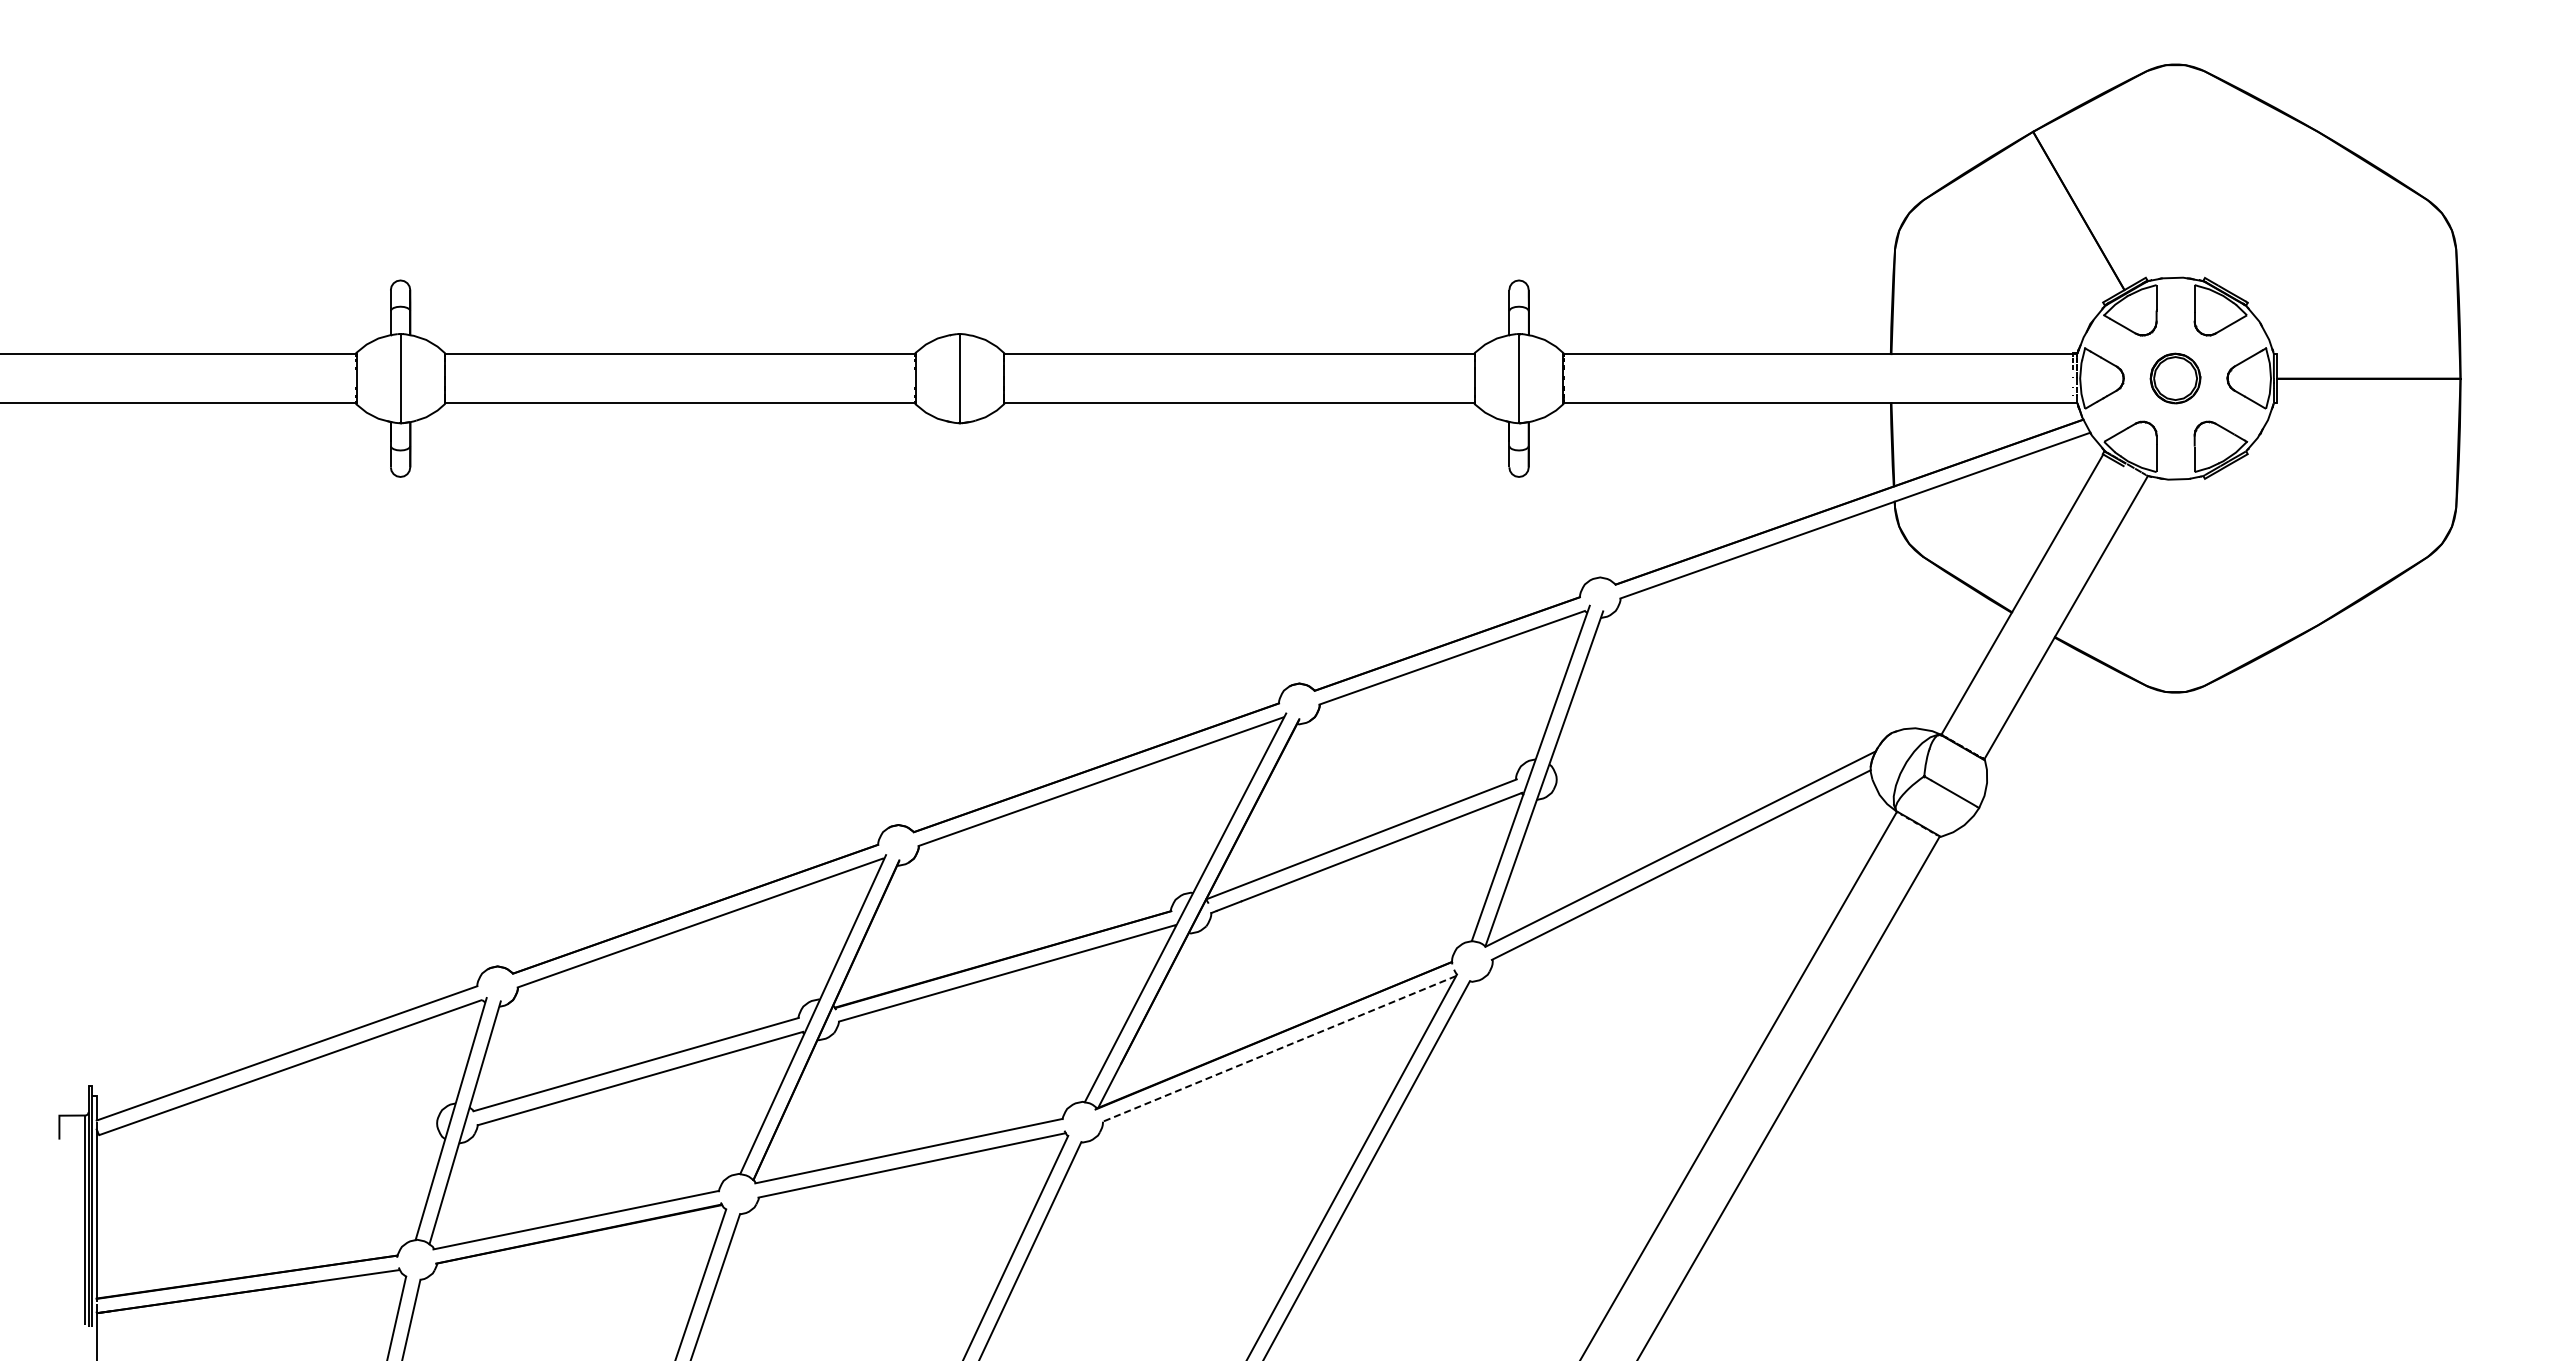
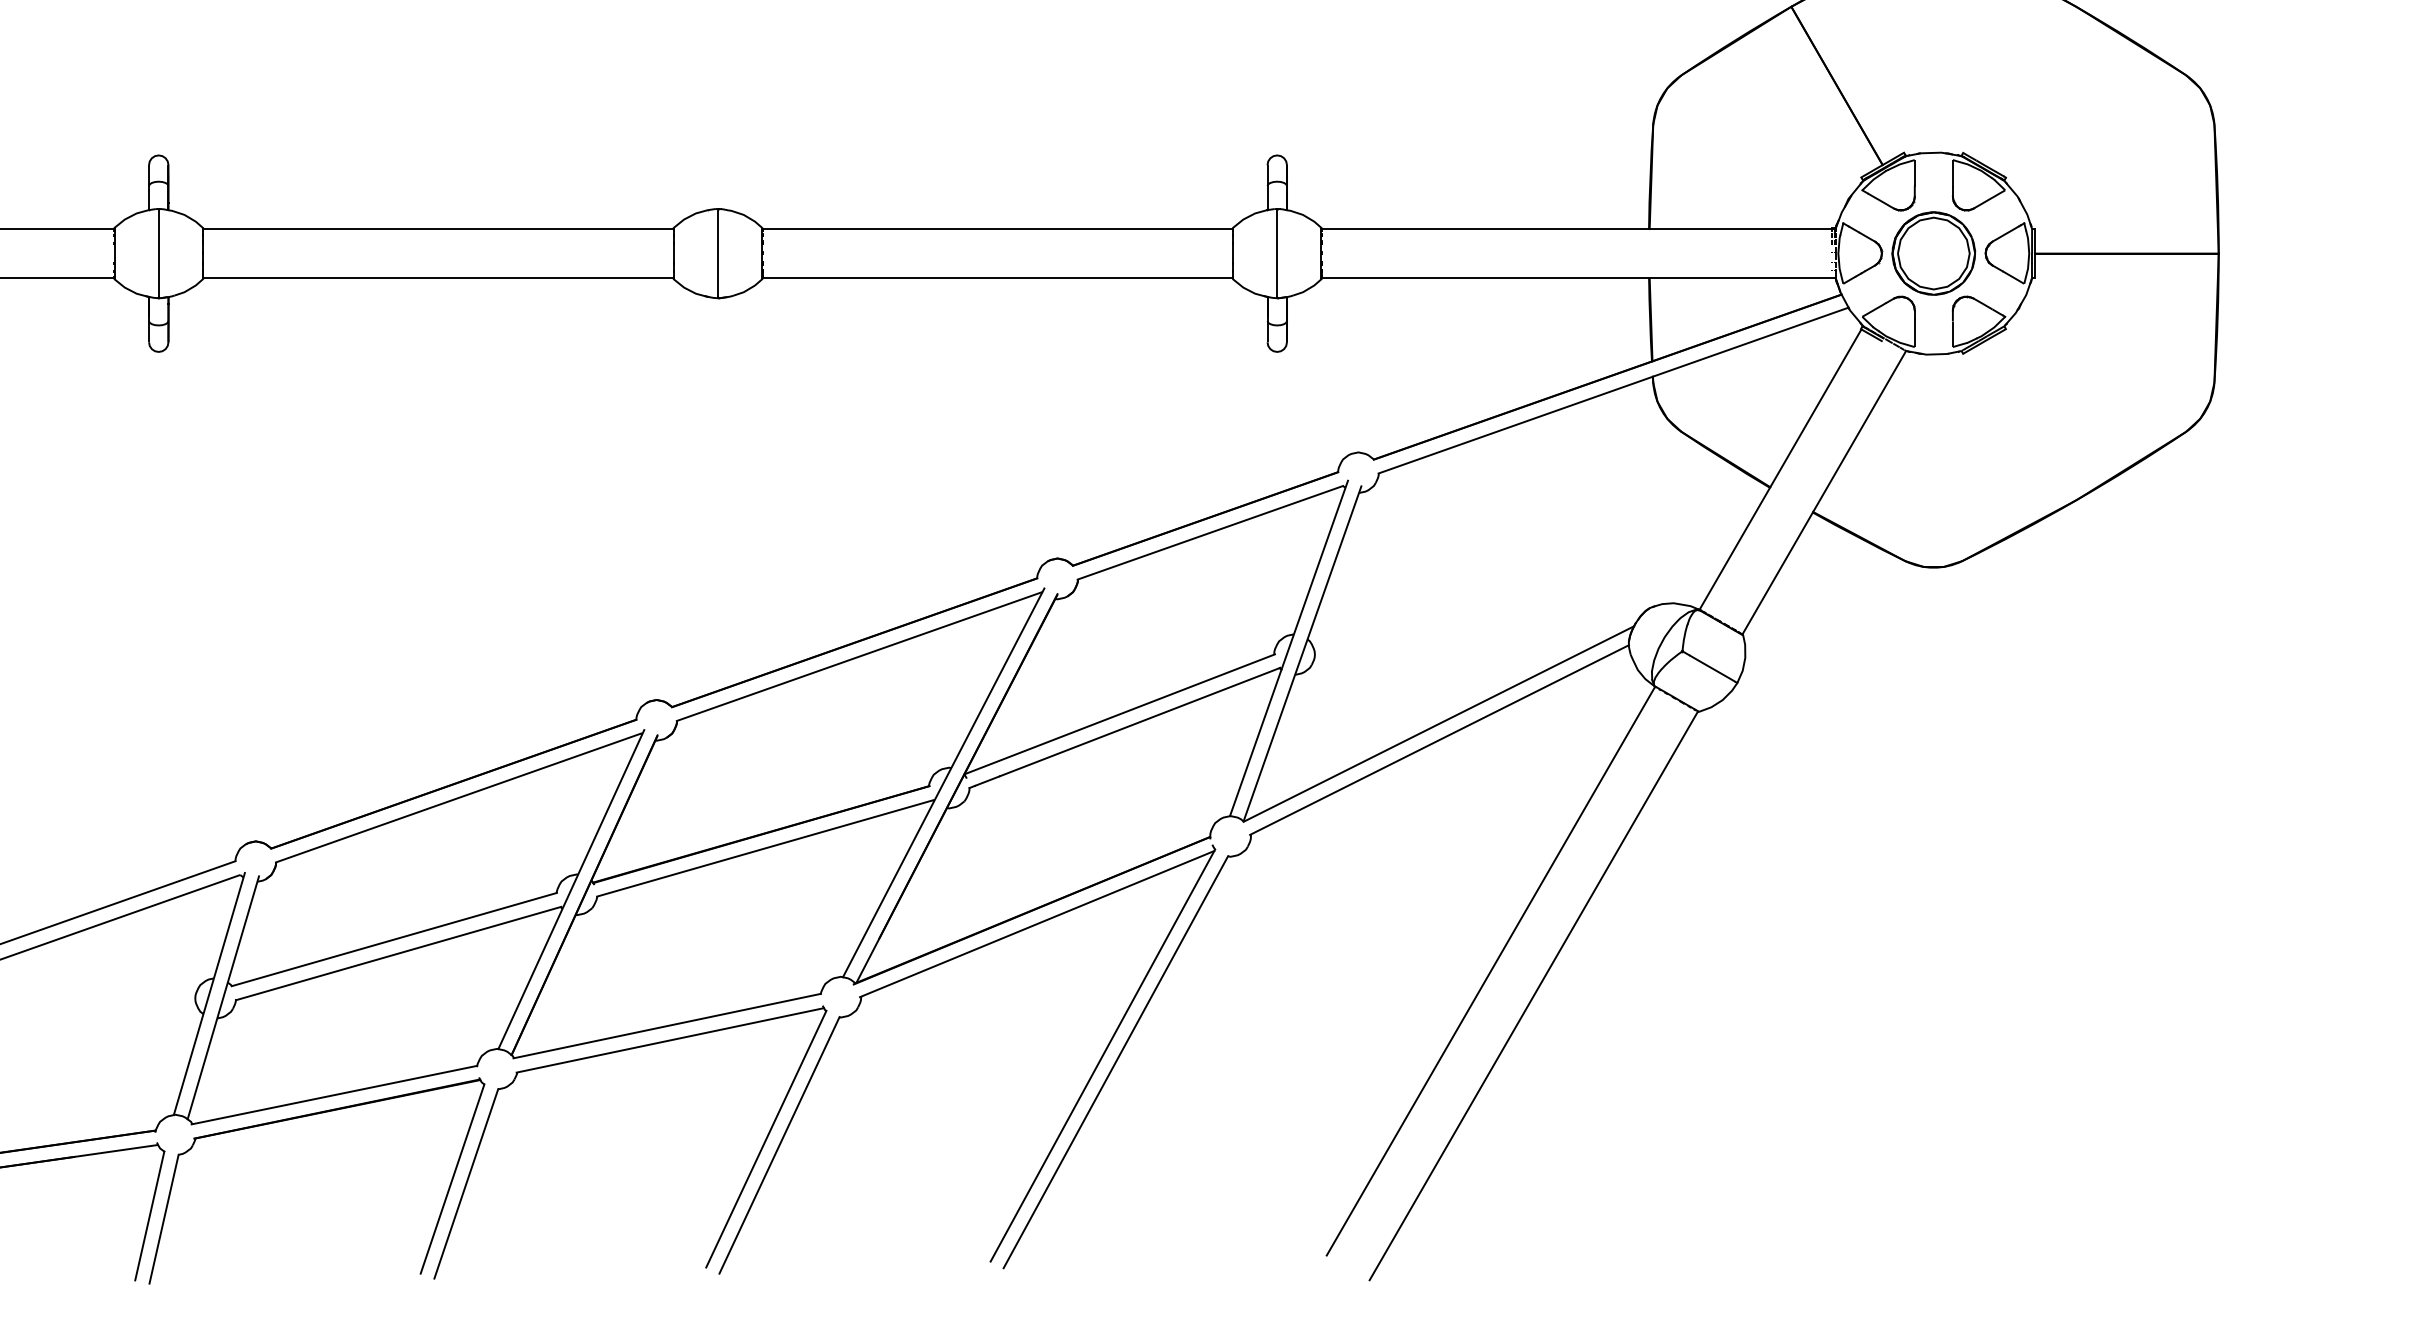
part: (2175, 378) -> (1933, 253), size x1.67
line: (1278, 1049) -> (1036, 924), dashed -> solid

